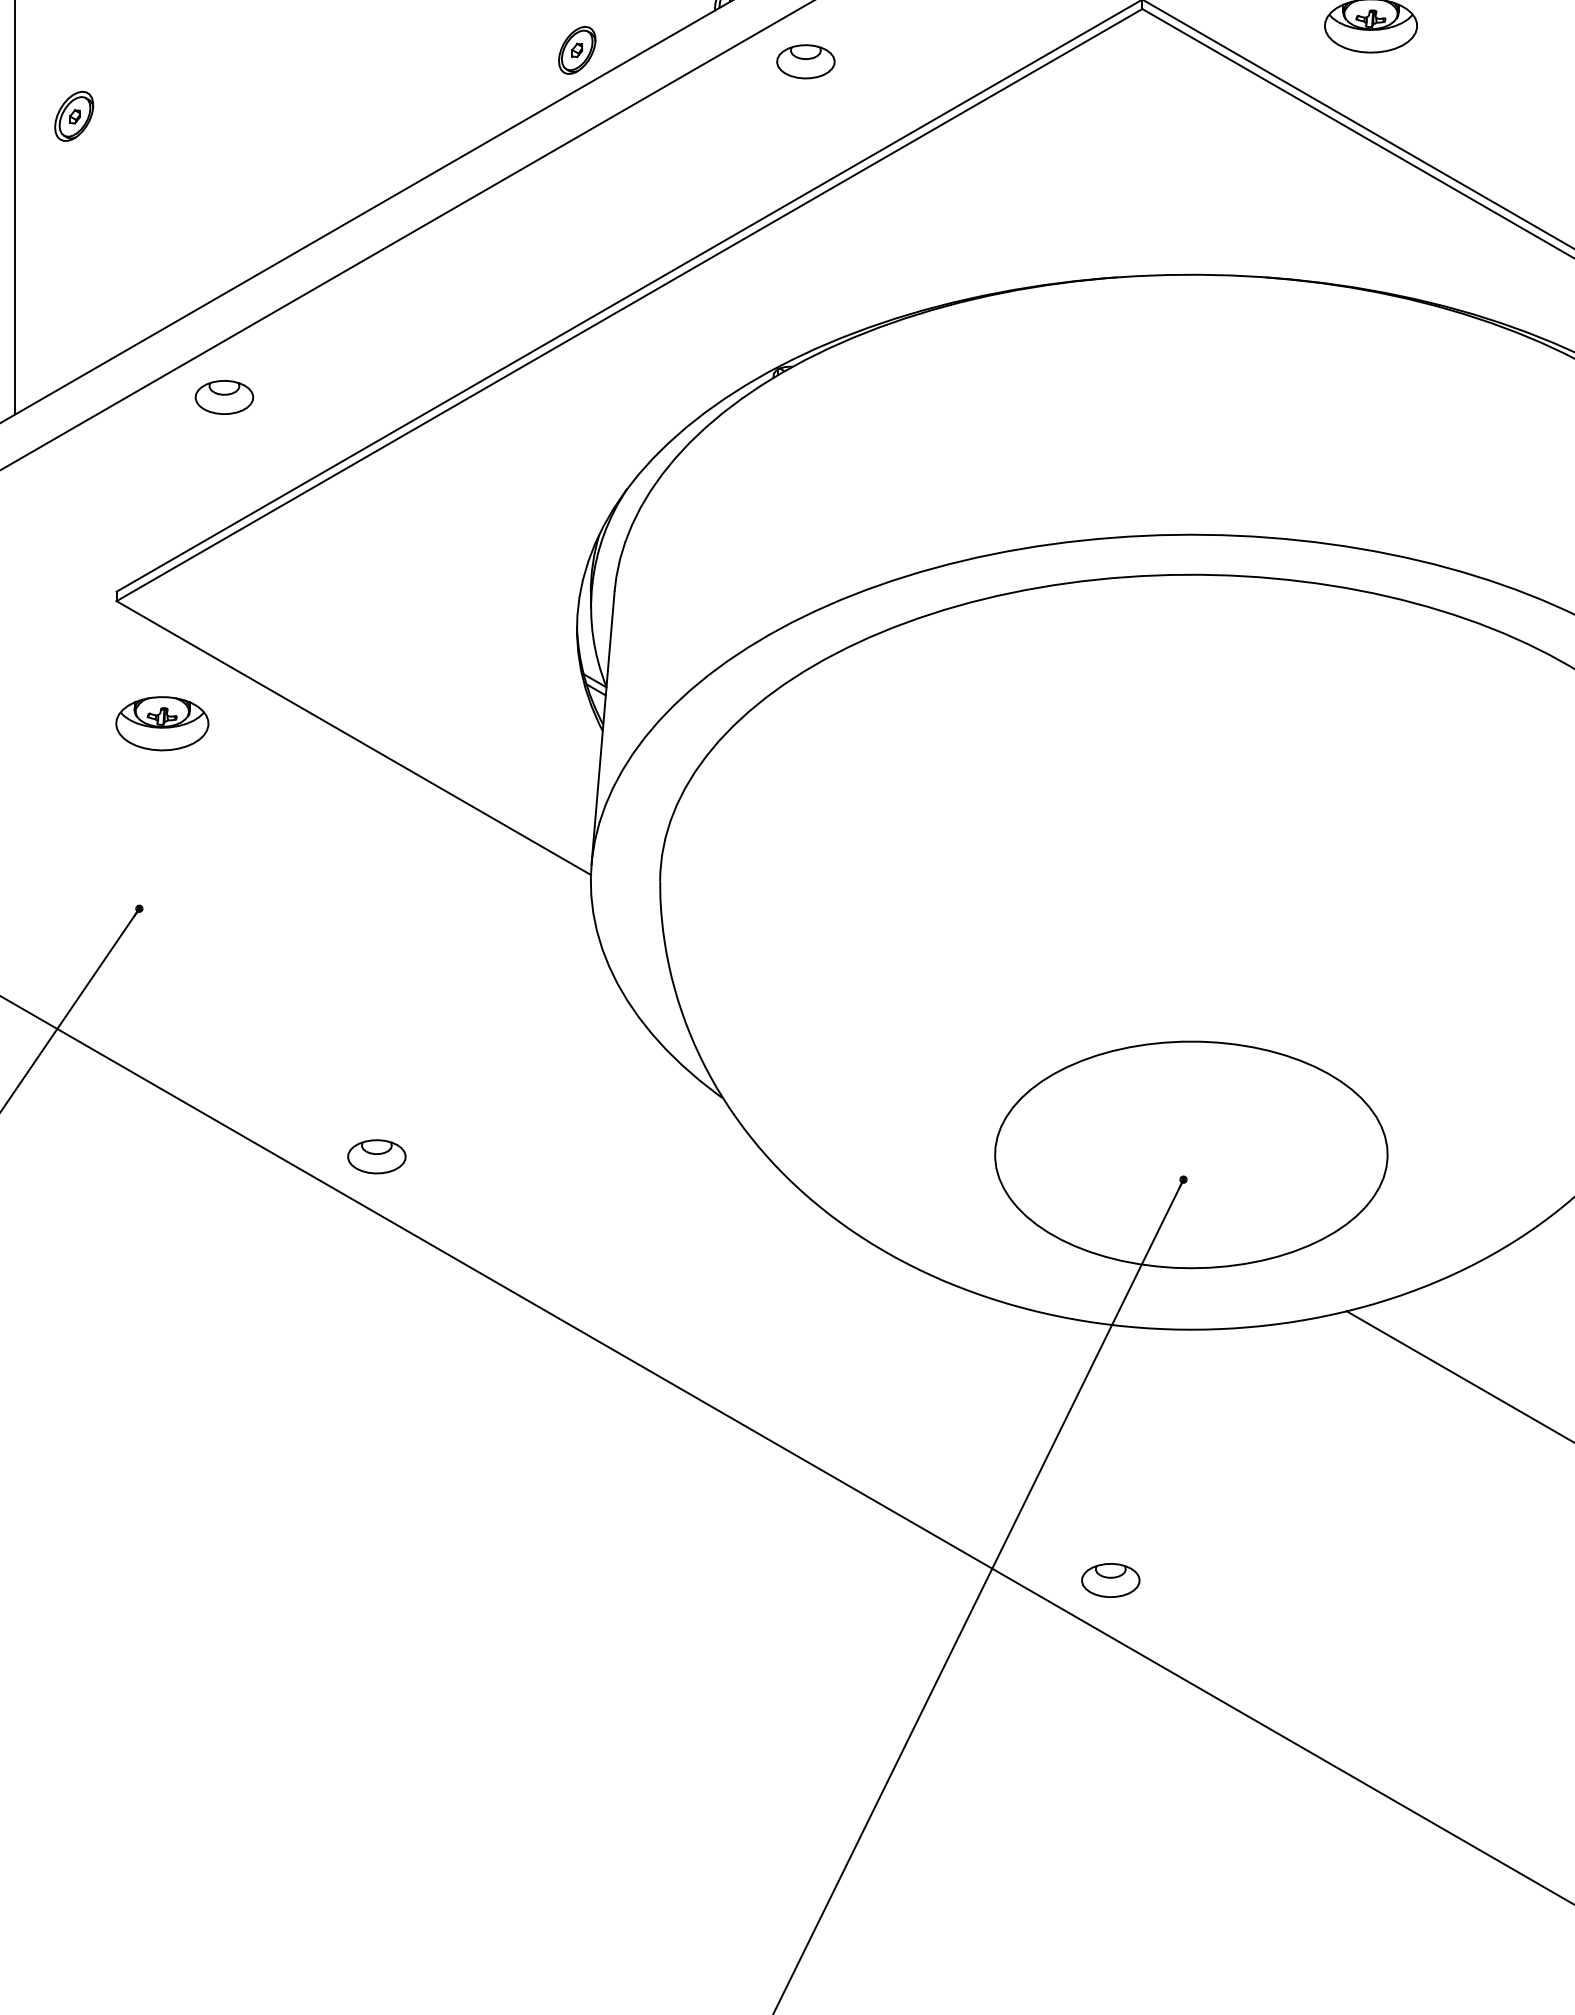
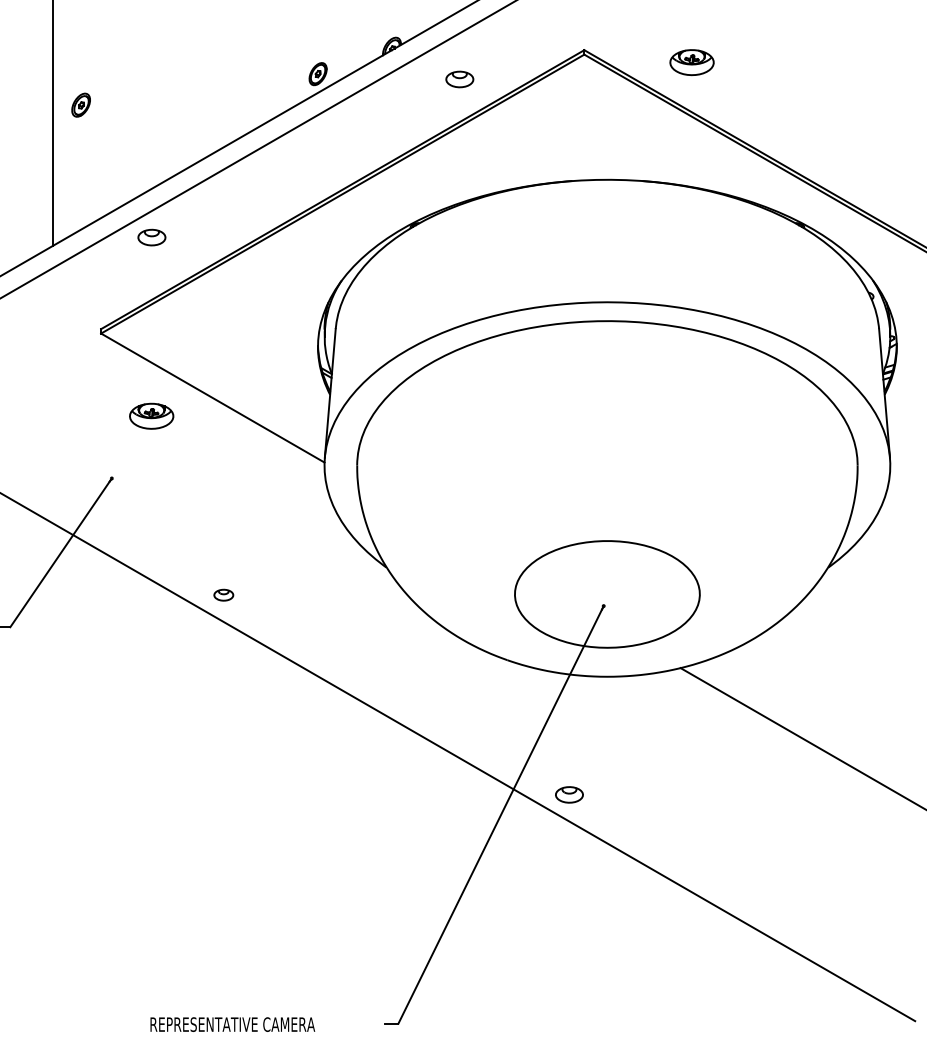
part: (805, 61) -> (459, 79), moved
part: (161, 722) -> (151, 415), moved
part: (376, 1155) -> (223, 594), size x0.7

